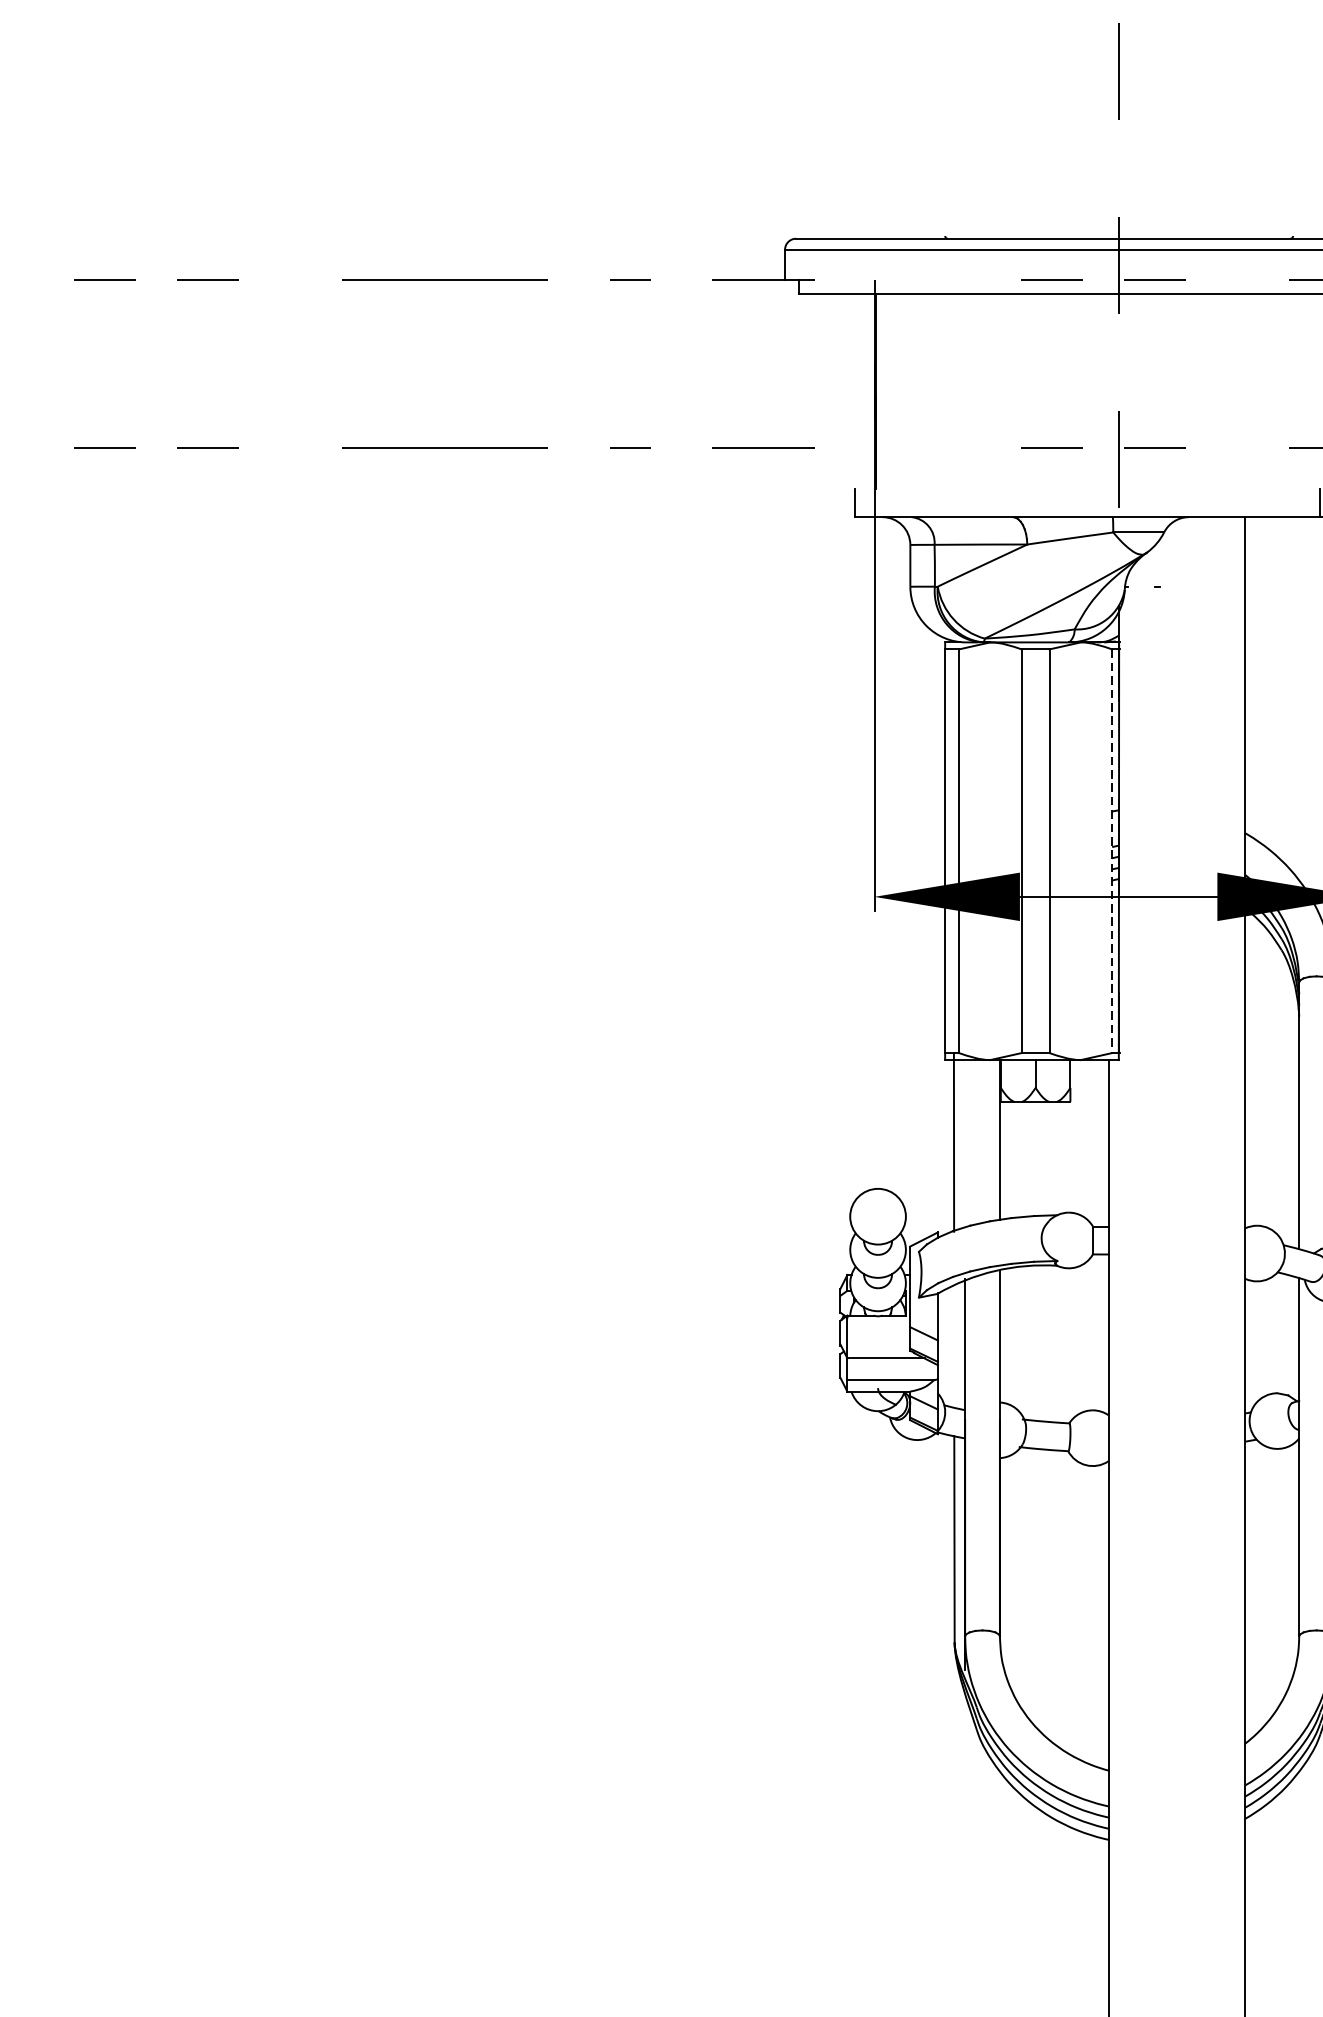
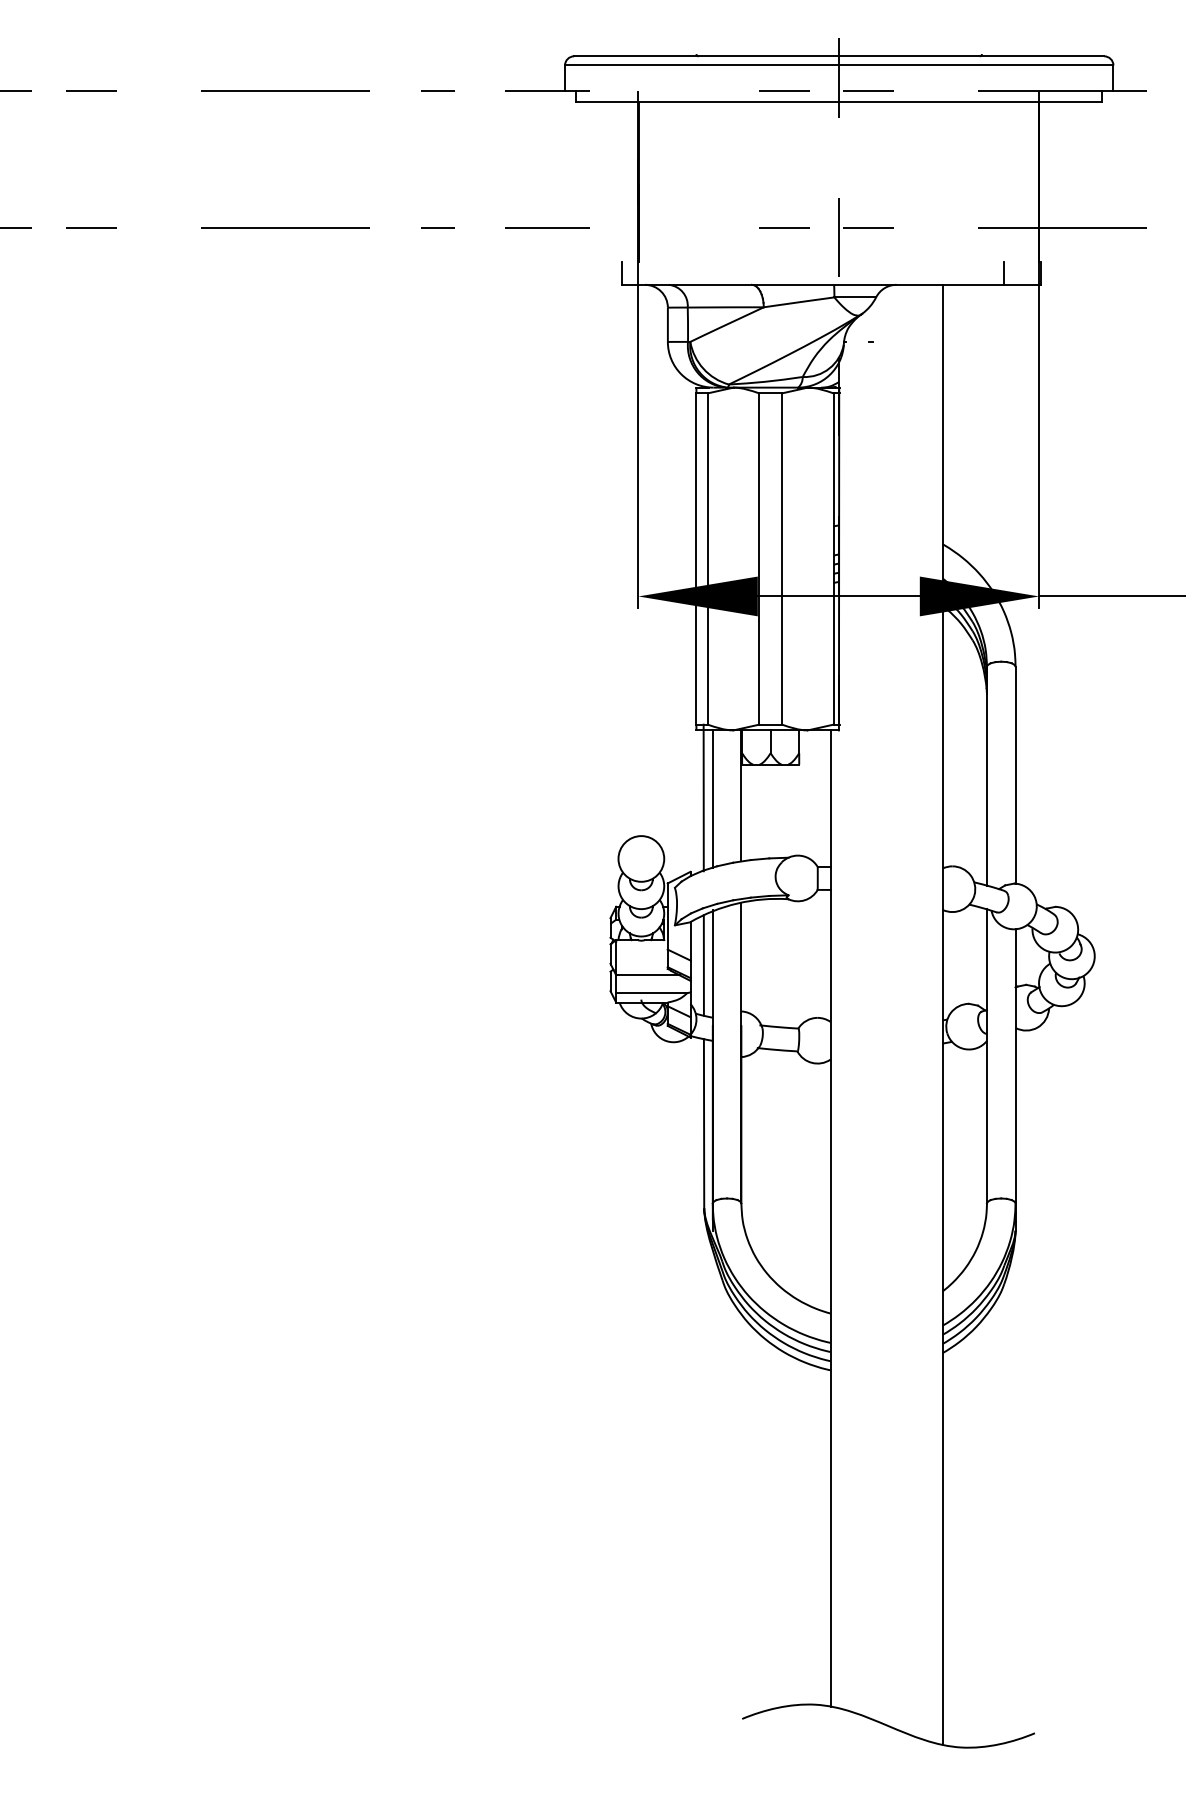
line: (1112, 851) -> (833, 559), dashed -> solid
line: (964, 1143) -> (712, 798), added
line: (953, 1346) -> (703, 965), added

